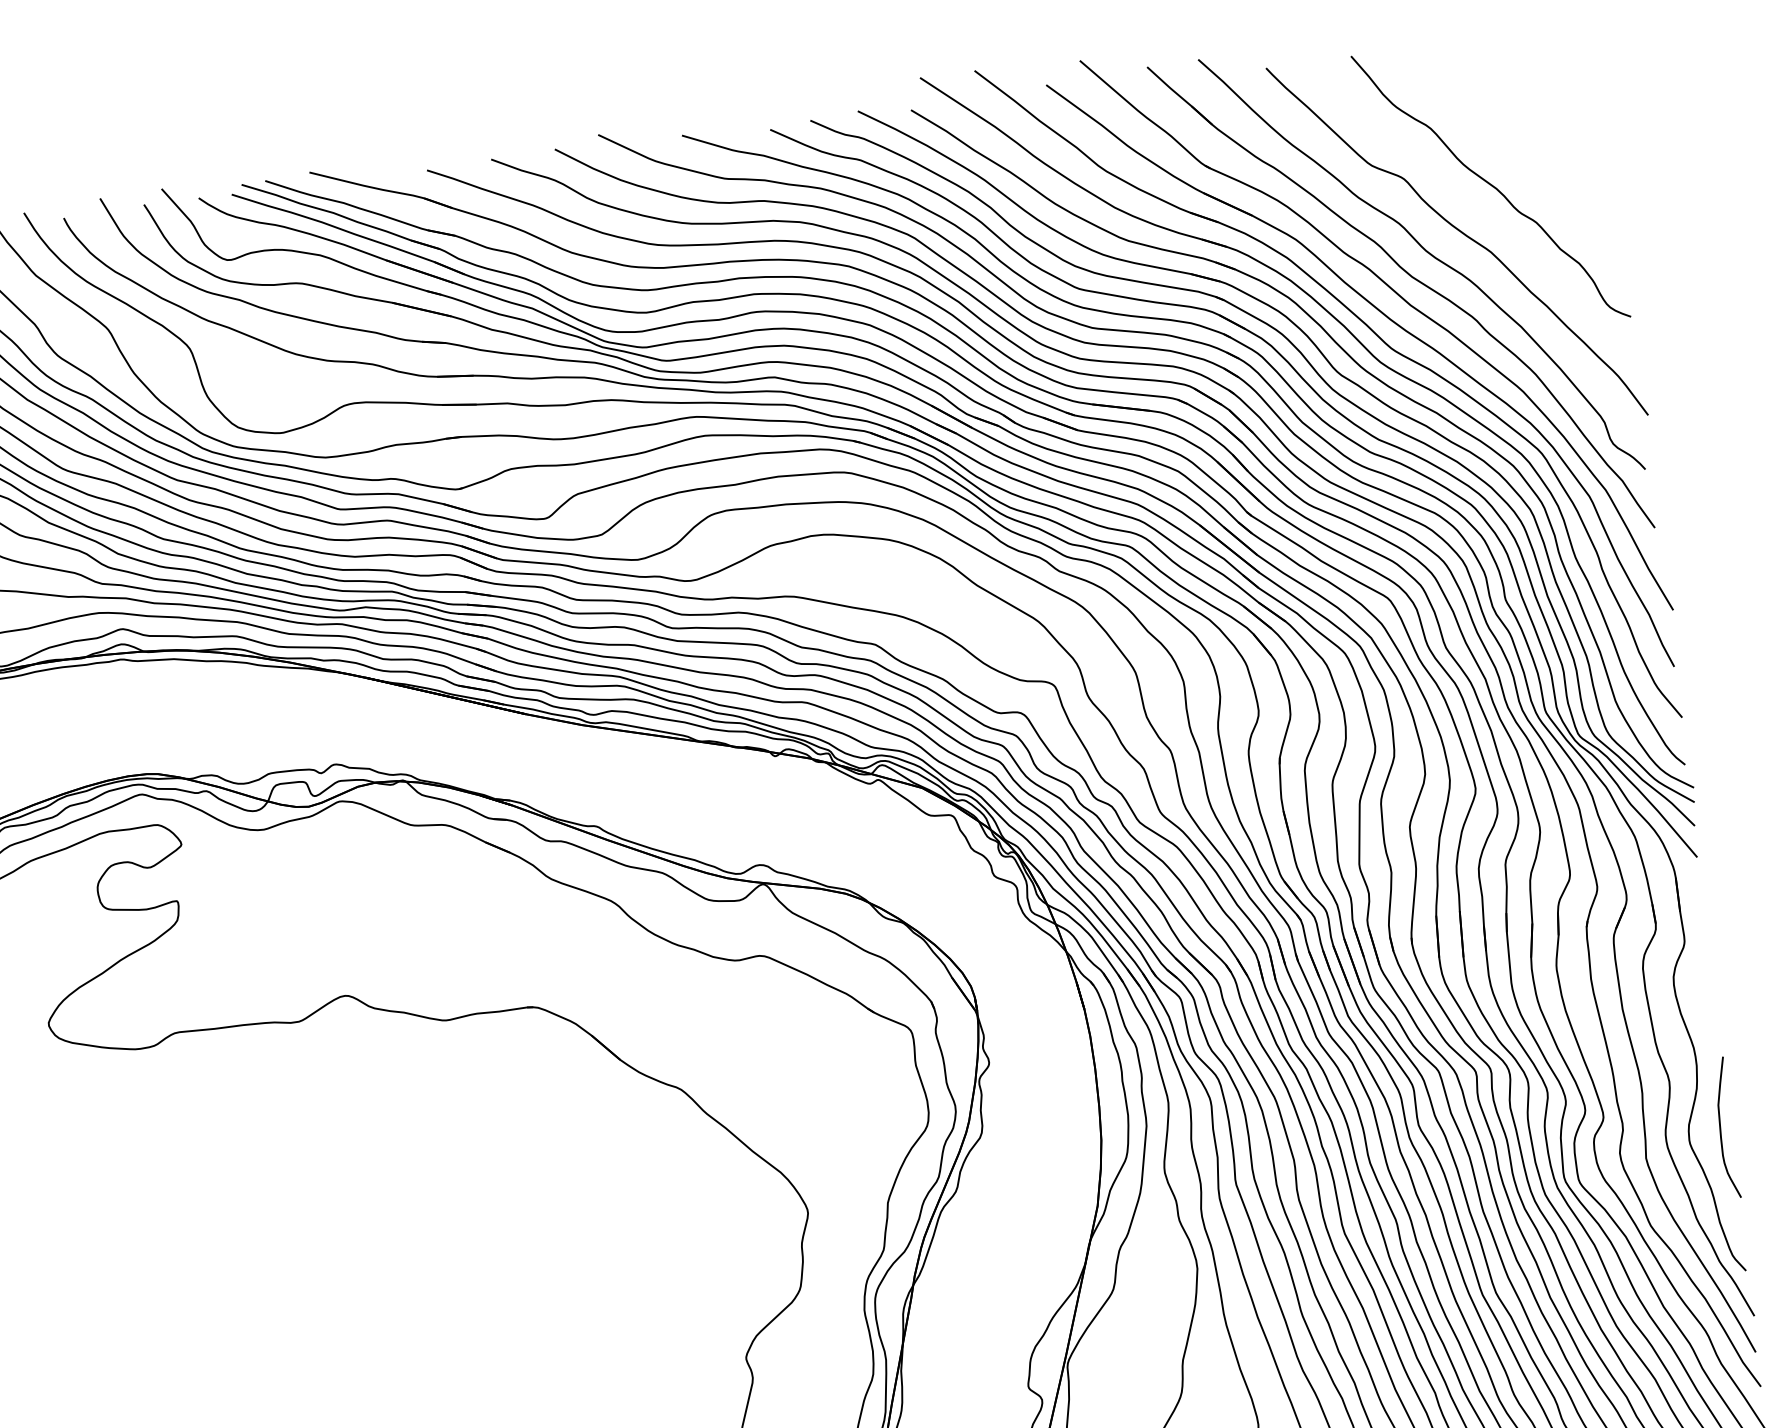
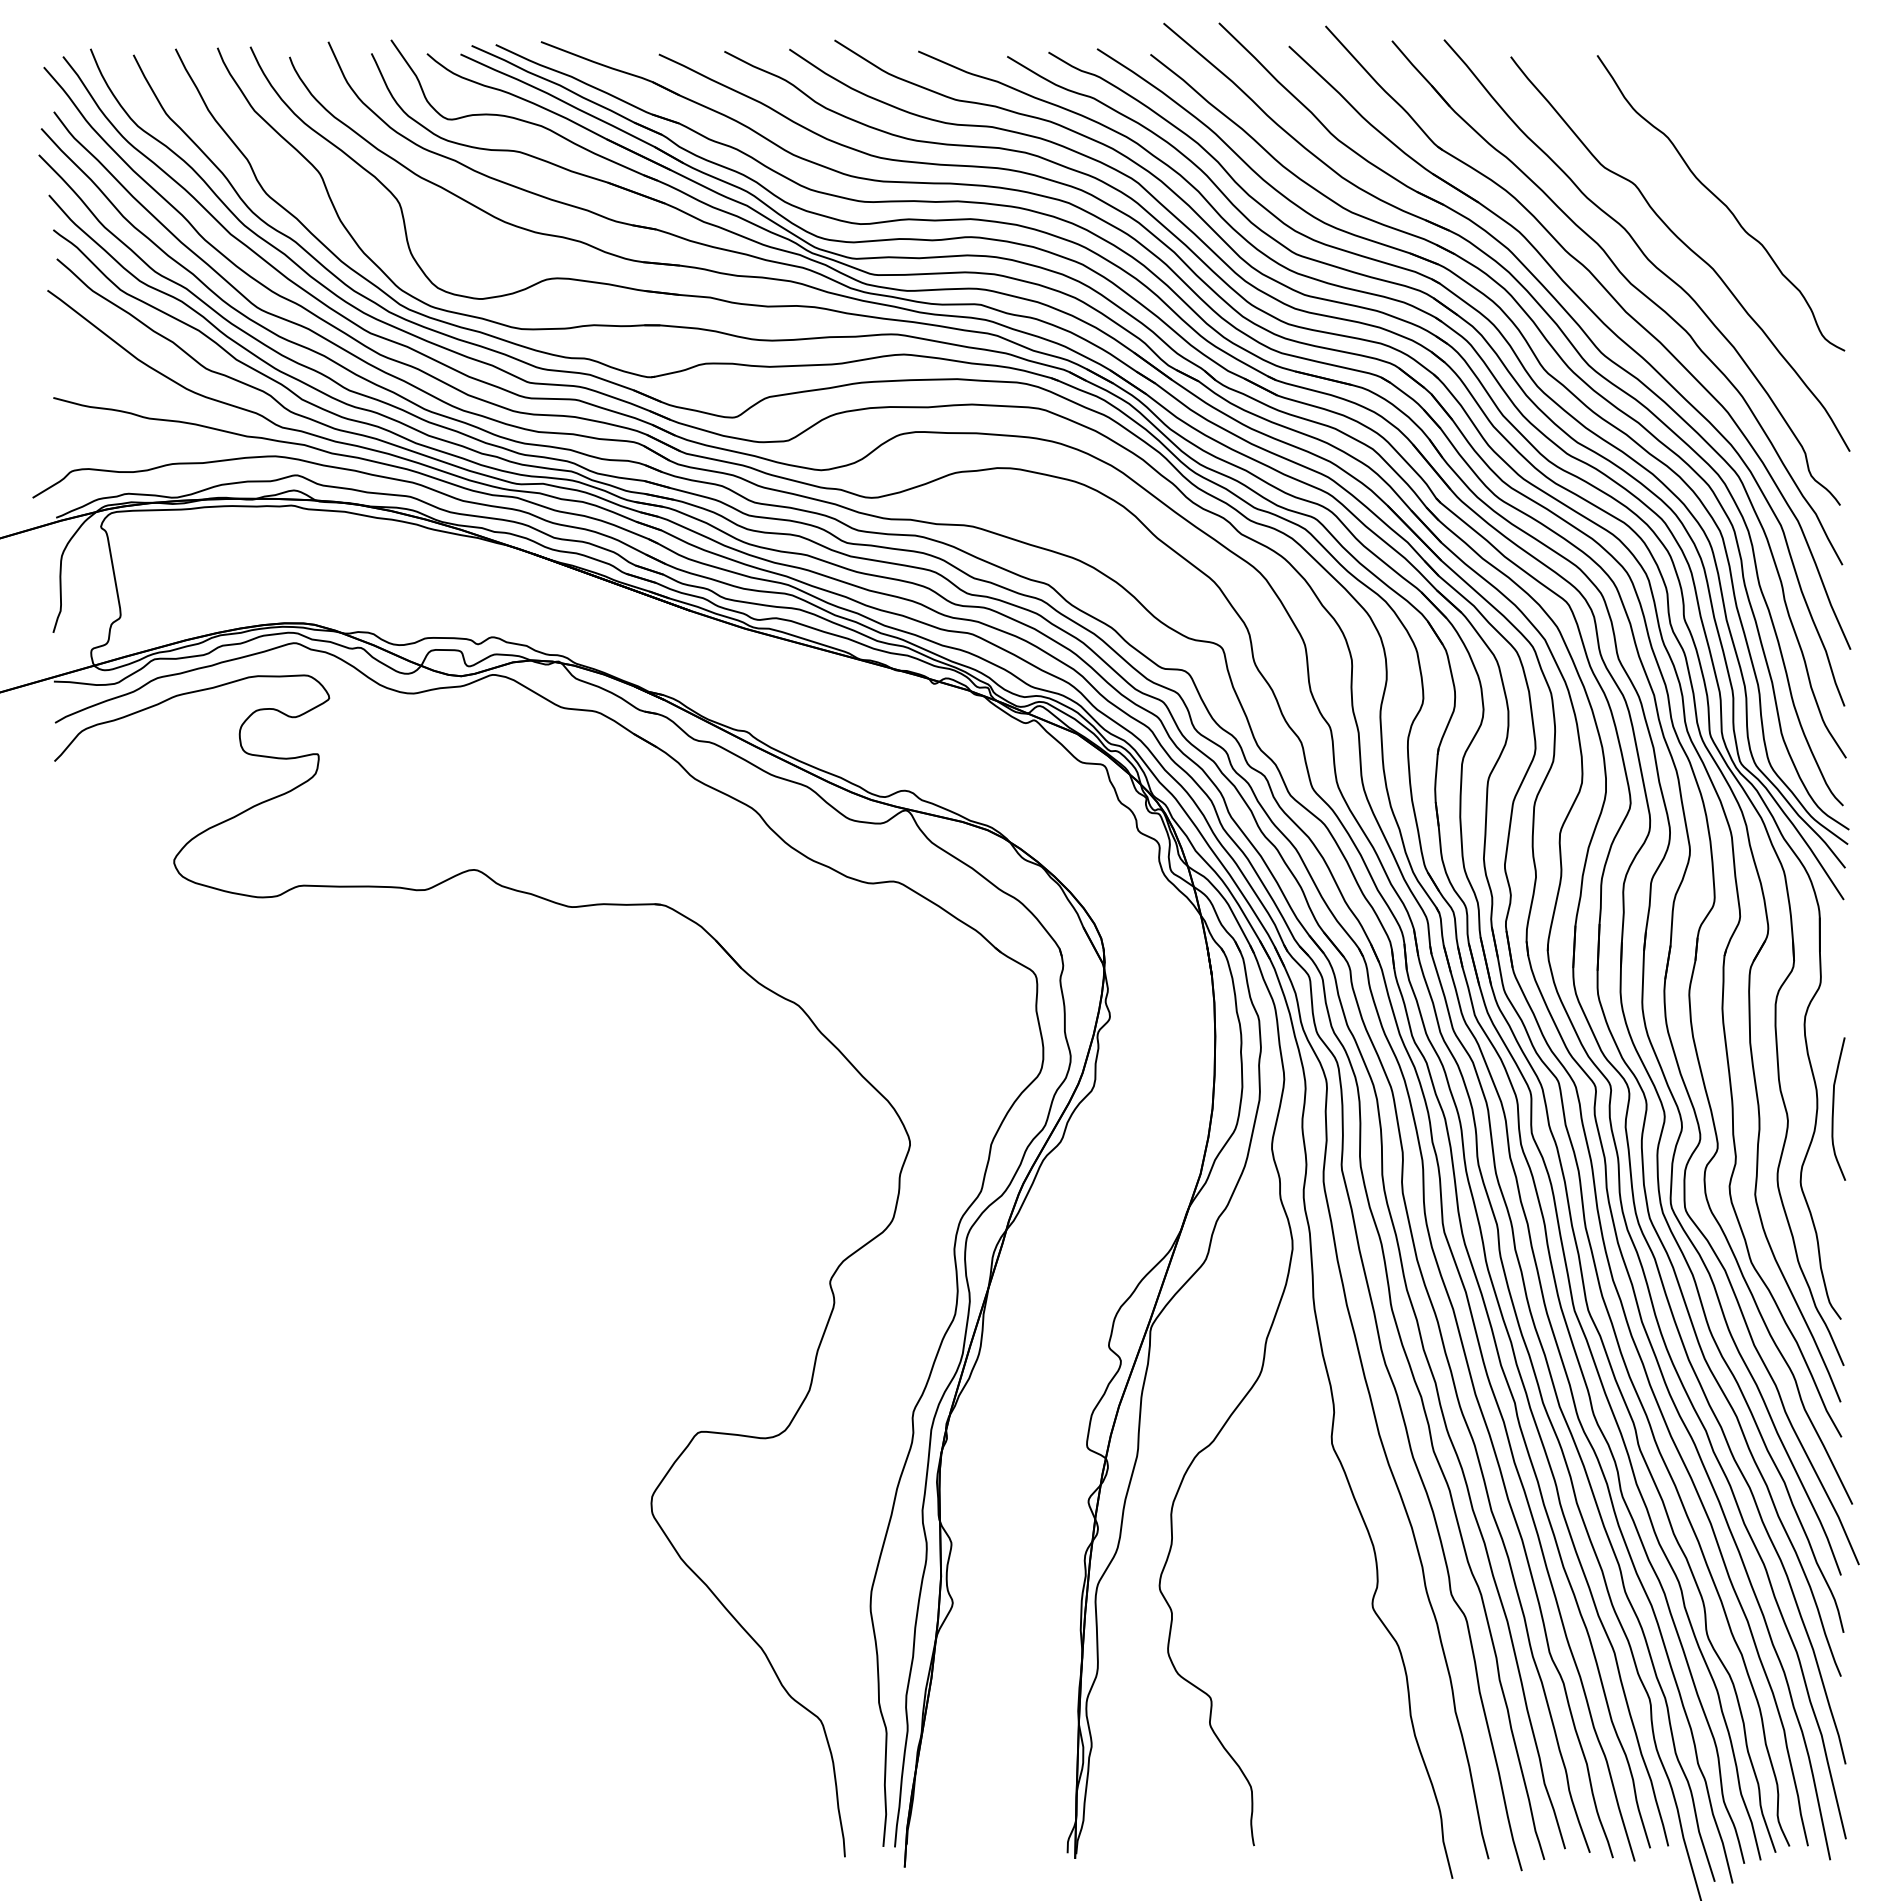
curve: (1721, 1125) -> (1834, 1106), moved

